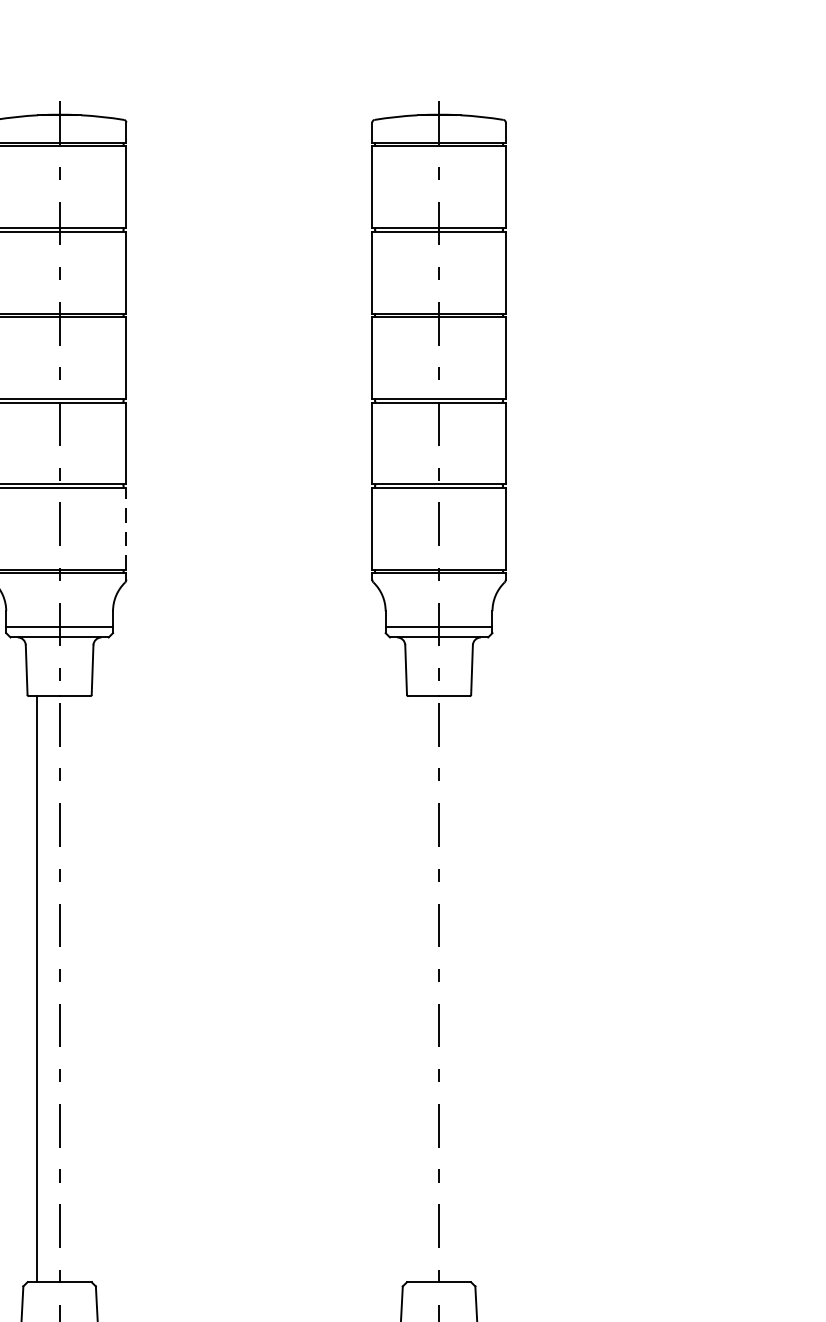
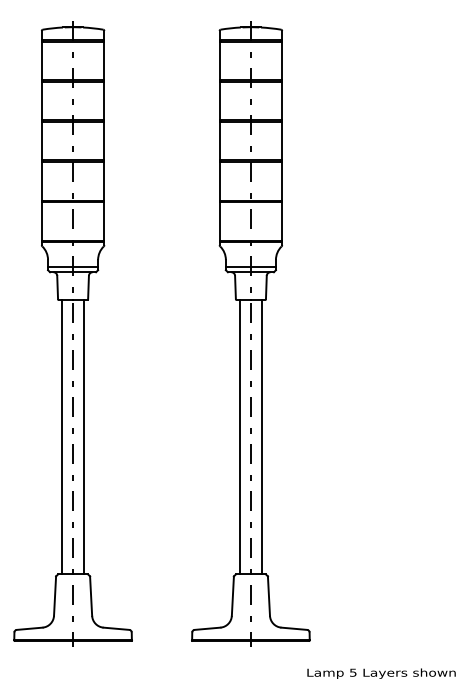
line: (126, 527) -> (104, 220), dashed -> solid
line: (81, 987) -> (83, 436), added
line: (416, 987) -> (240, 436), added
line: (461, 987) -> (261, 436), added

